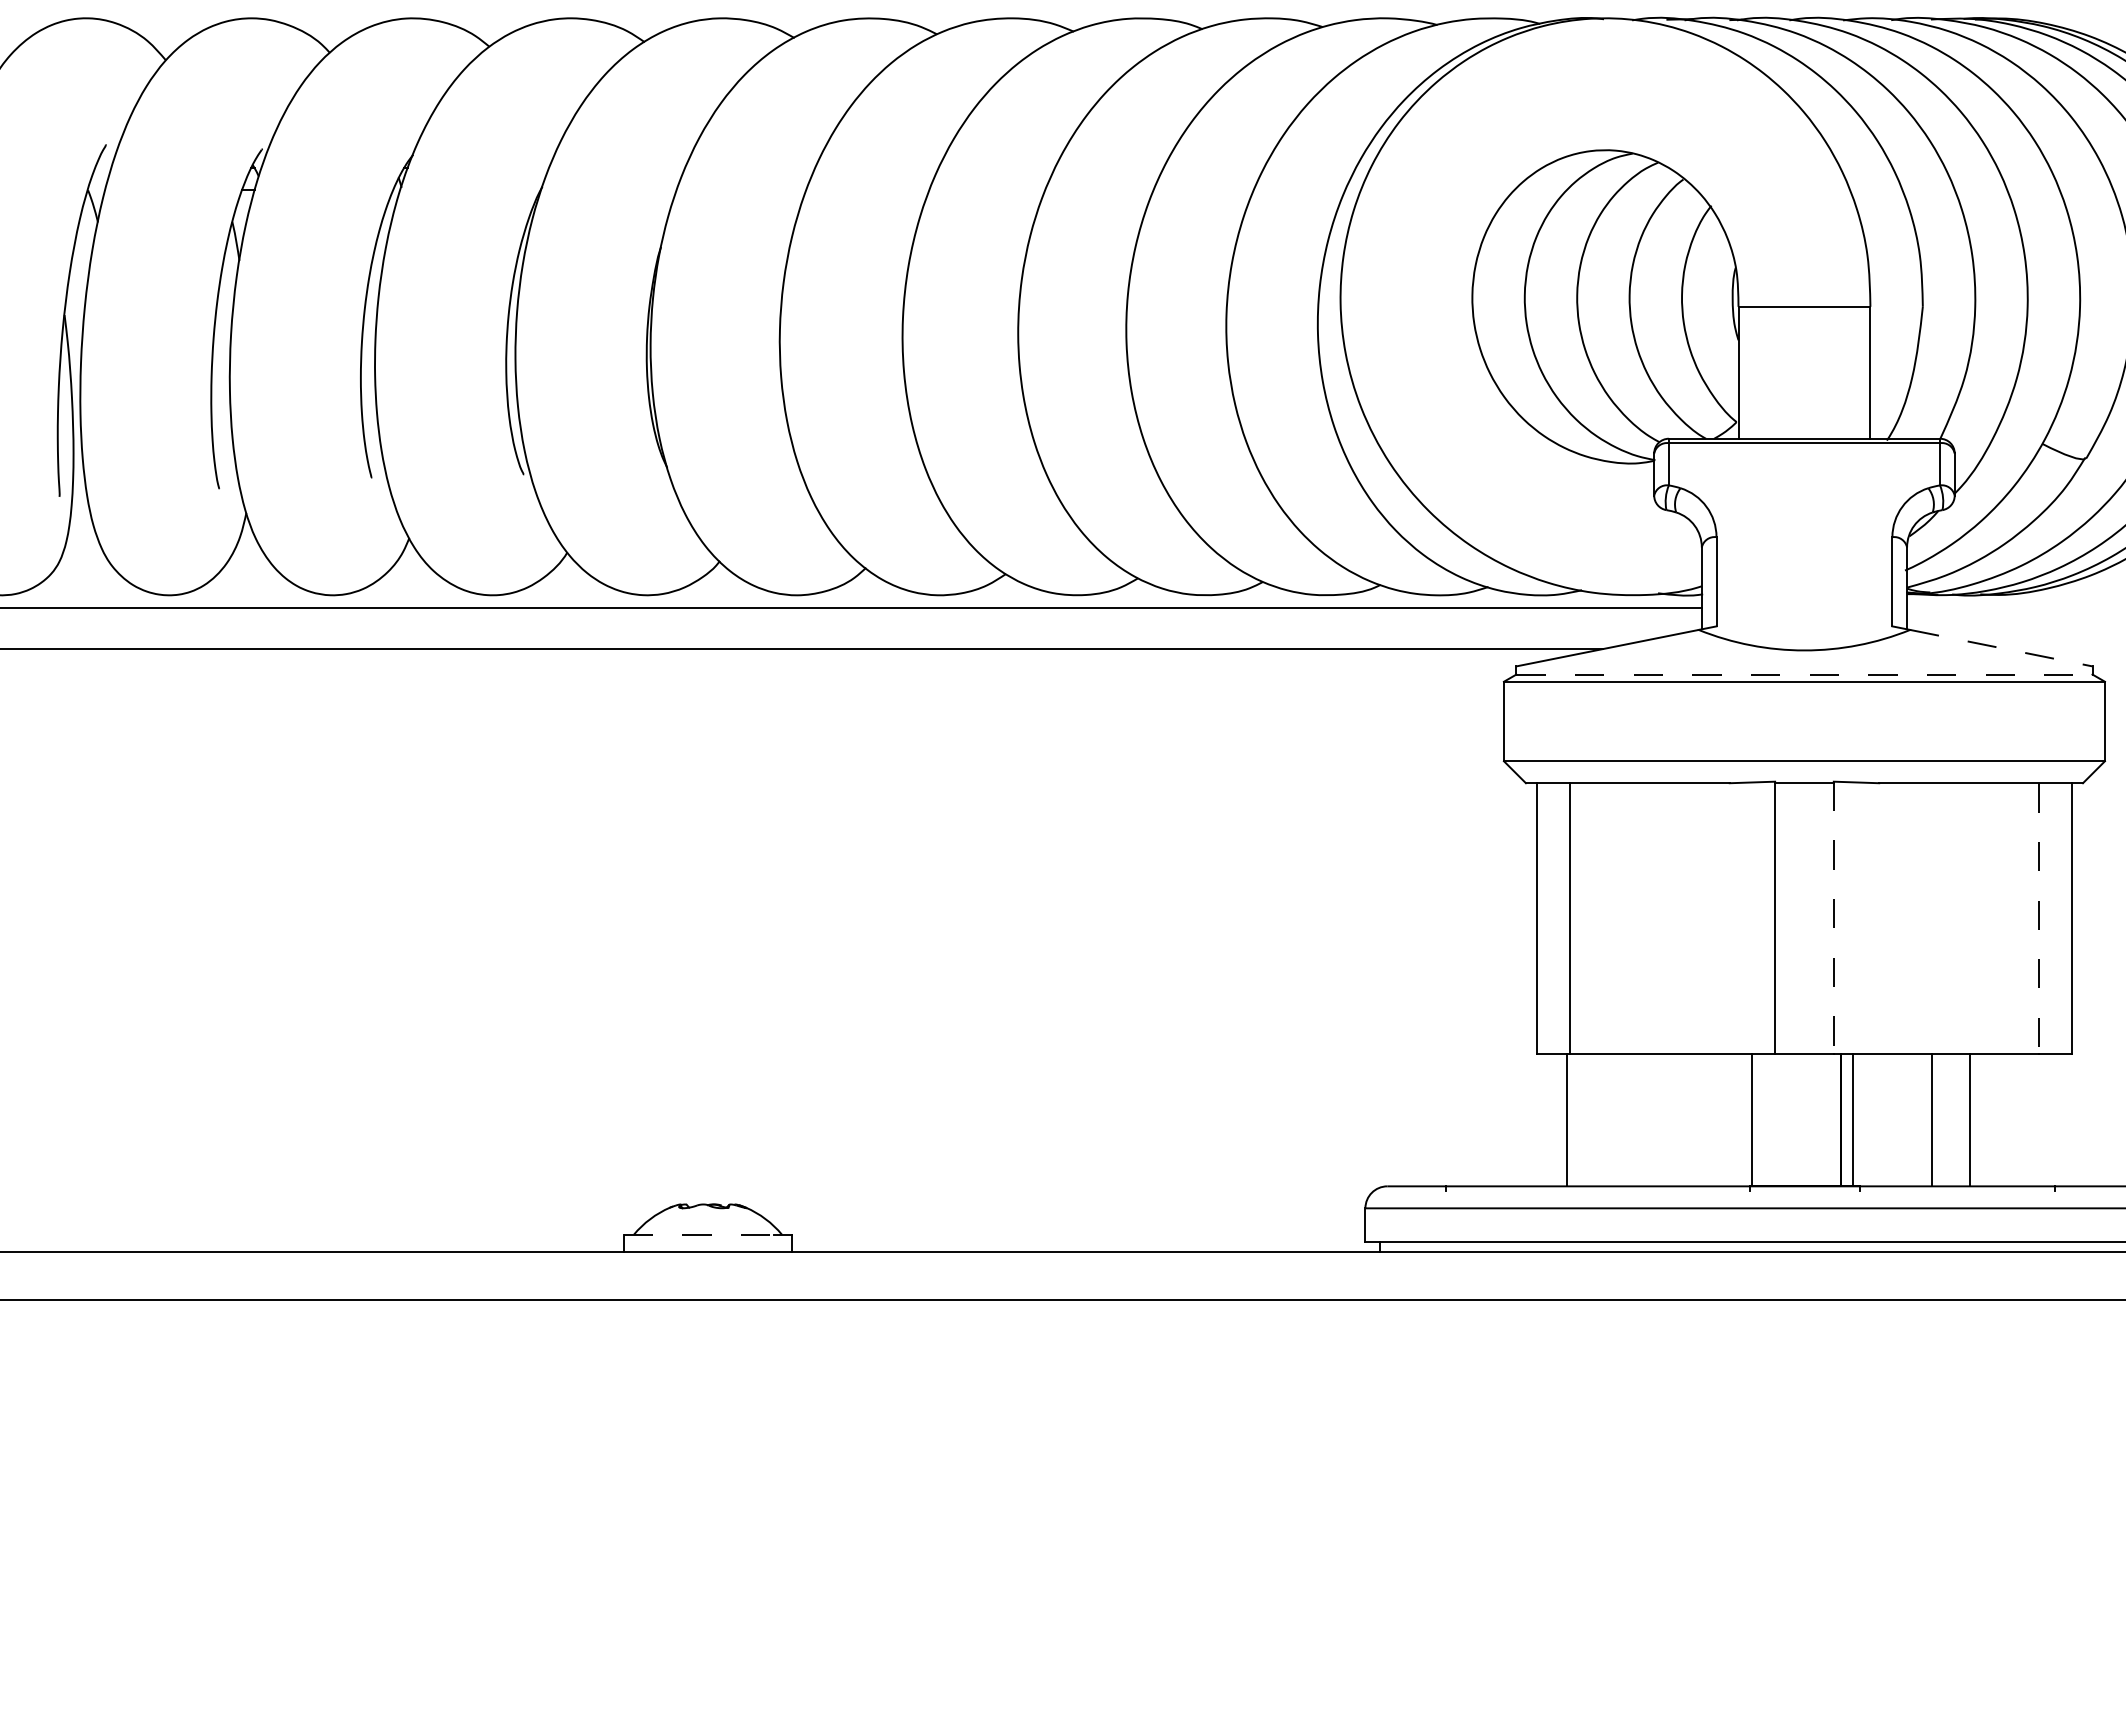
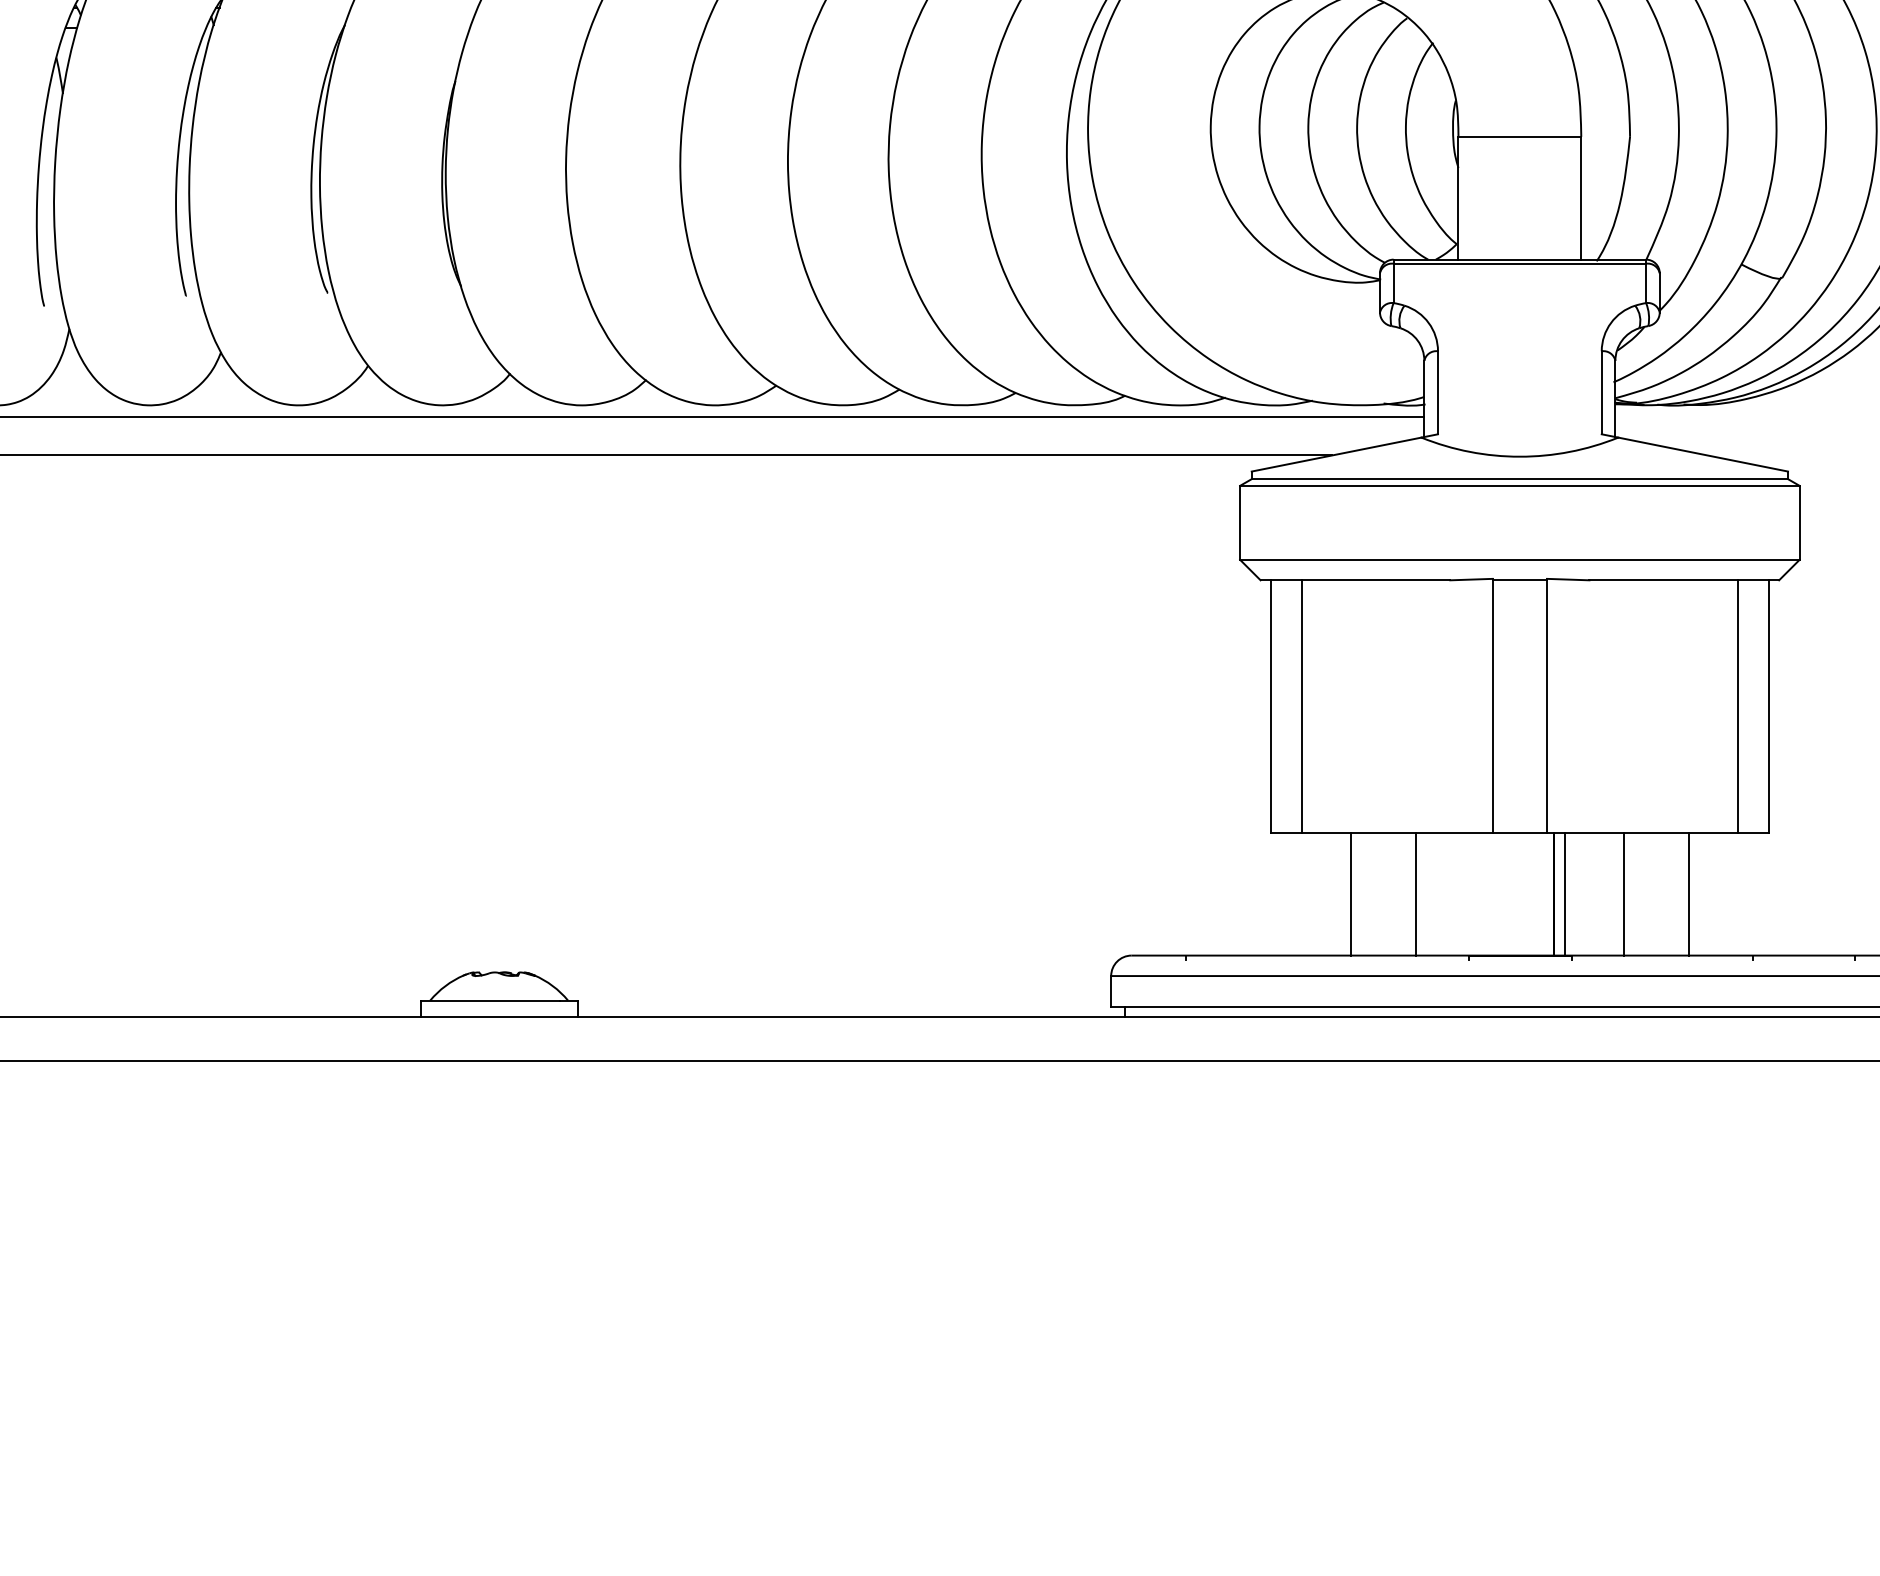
line: (2001, 648) -> (1703, 454), dashed -> solid
line: (1804, 674) -> (1519, 479), dashed -> solid
line: (1833, 918) -> (1546, 706), dashed -> solid
line: (2039, 918) -> (1738, 706), dashed -> solid
line: (1566, 1120) -> (1350, 894), moved
line: (1752, 1120) -> (1416, 894), moved
line: (1932, 1120) -> (1689, 894), moved
line: (1969, 1120) -> (1623, 894), moved
line: (698, 1234) -> (490, 1000), dashed -> solid

